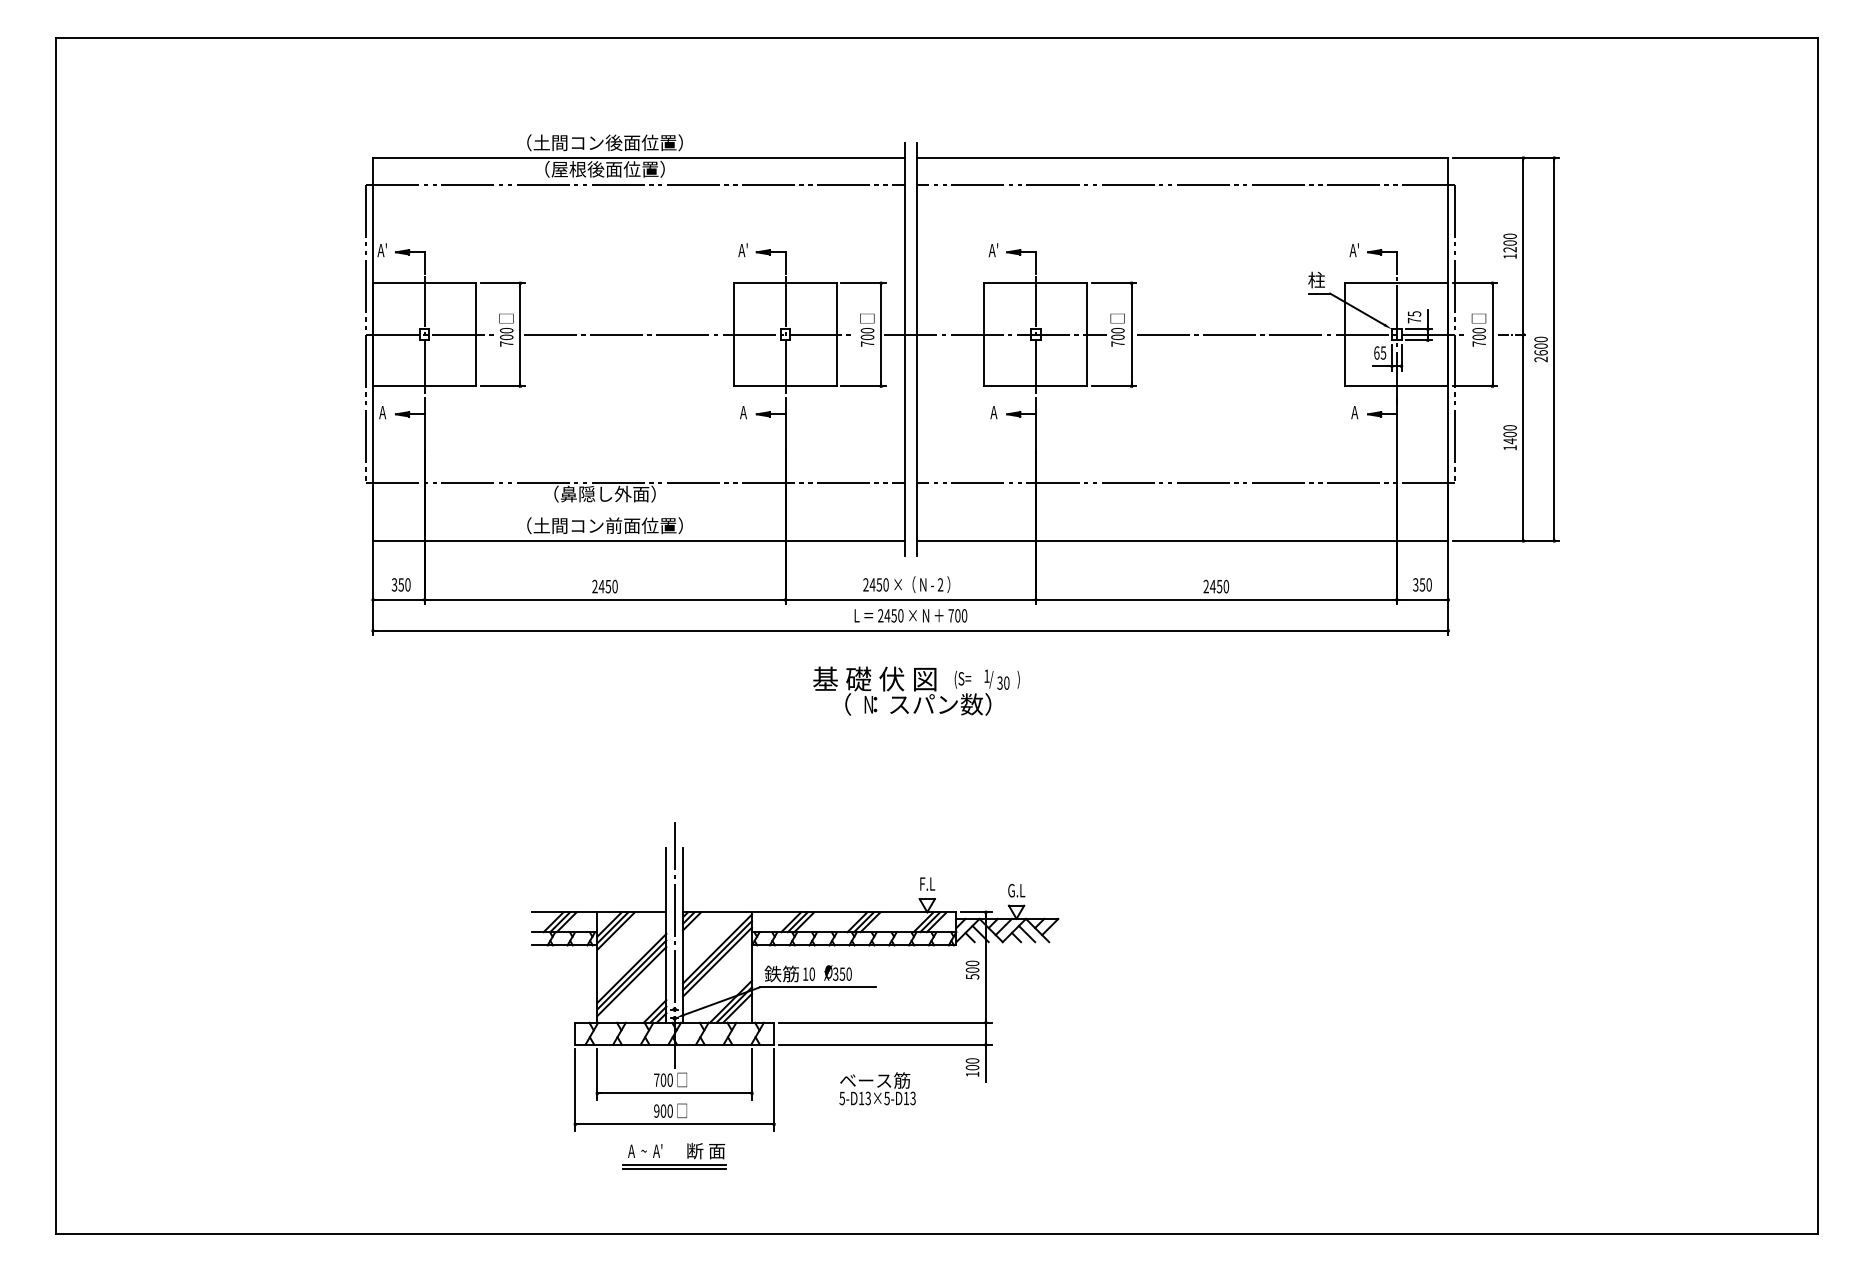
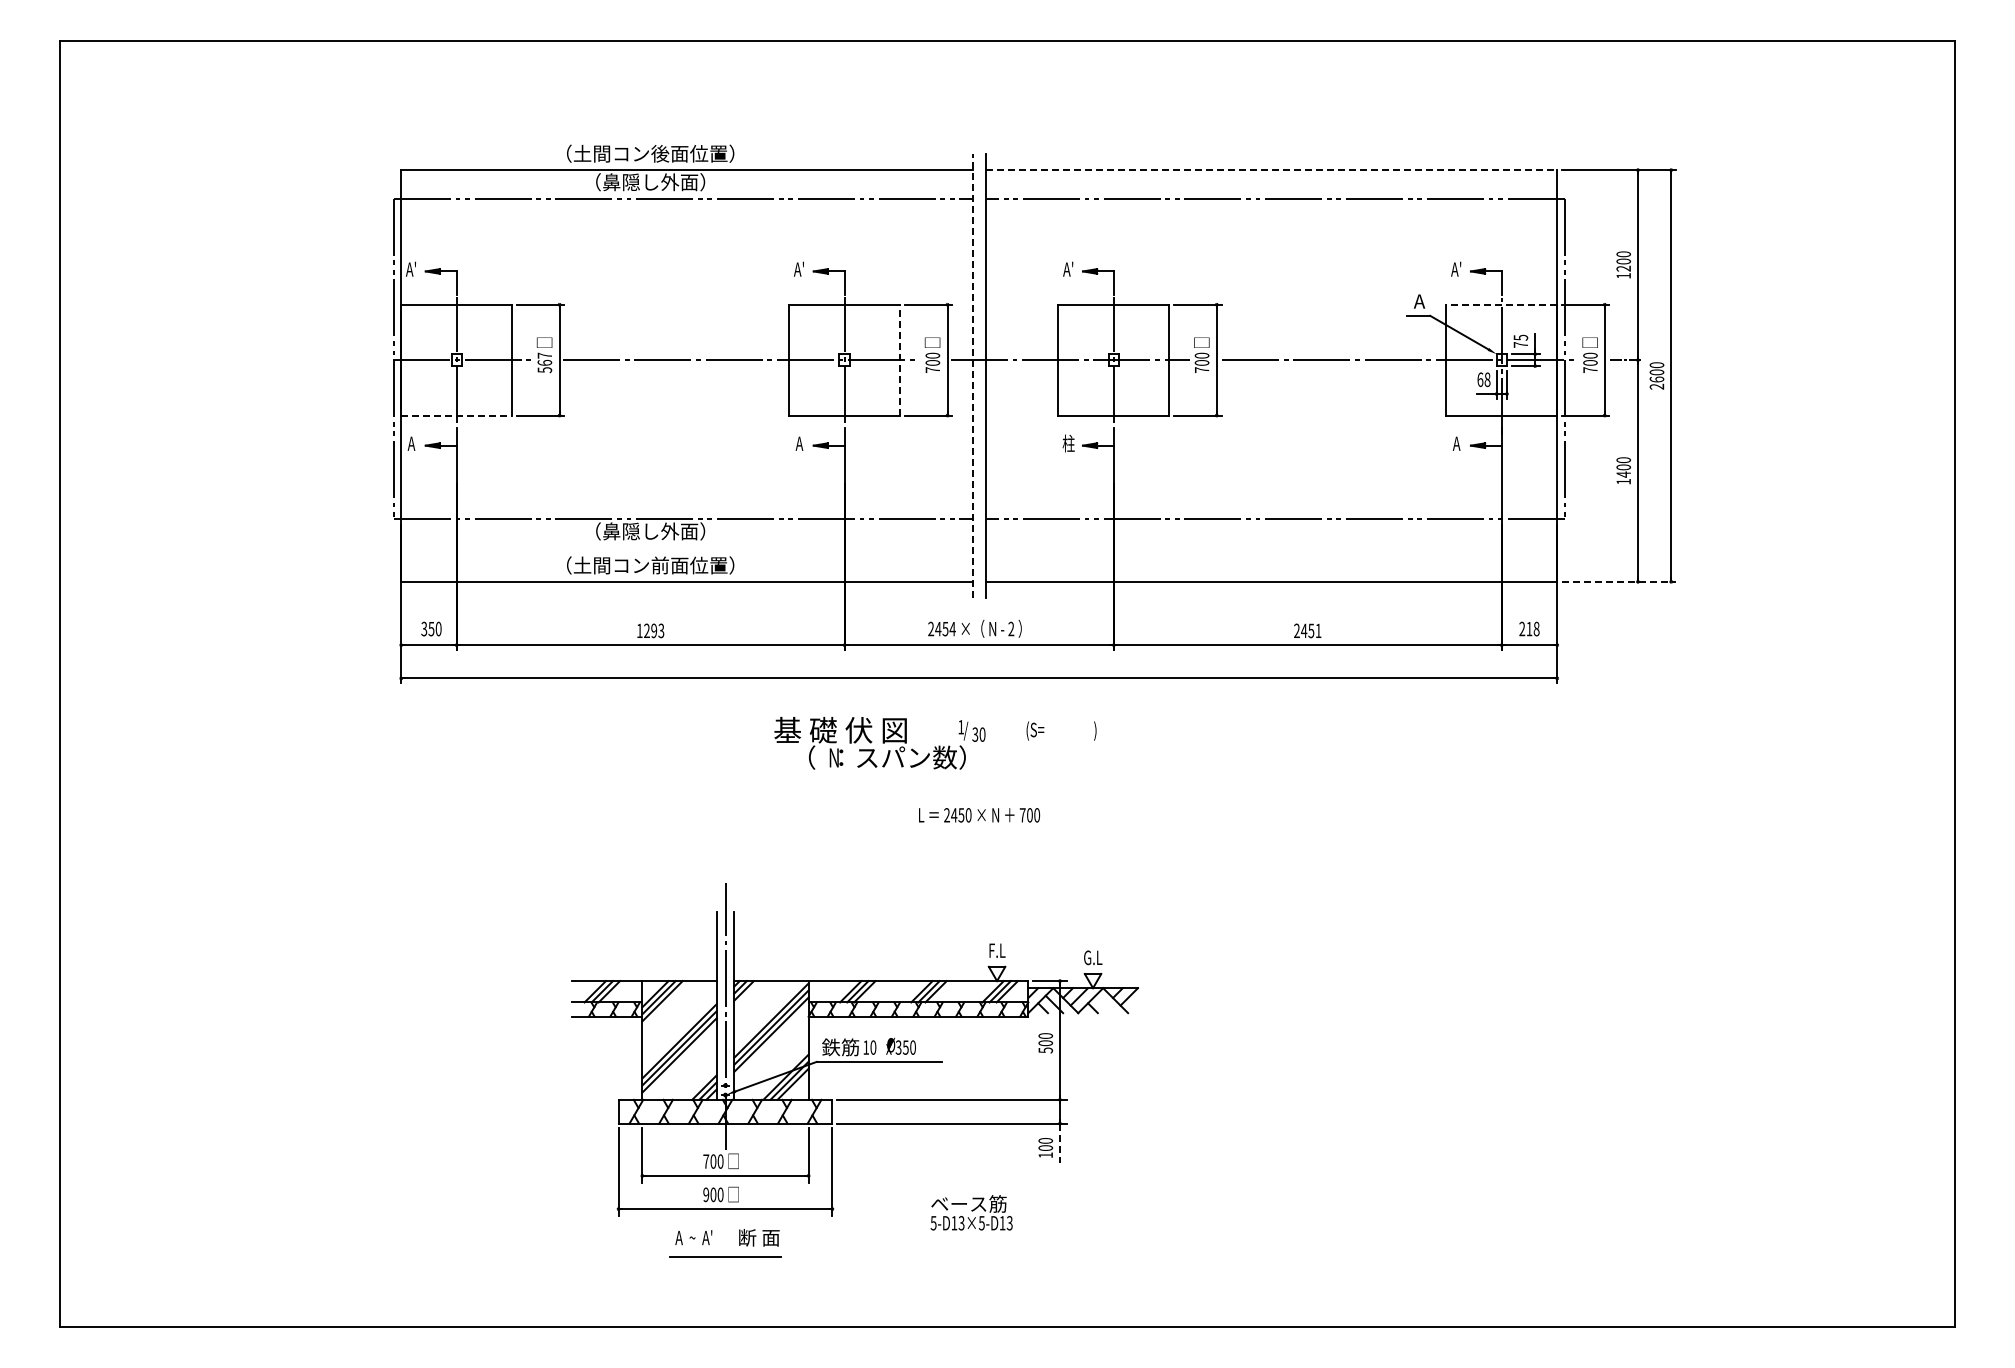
line: (1182, 158) -> (1271, 170), solid -> dashed
text: (604, 169) -> (650, 182), （屋根後面位置） -> （鼻隠し外面）
text: (1316, 280) -> (1415, 301), 柱 -> A
line: (1396, 283) -> (1501, 304), solid -> dashed
line: (837, 334) -> (900, 359), solid -> dashed
text: (506, 336) -> (544, 362), 700 -> 567
line: (904, 349) -> (972, 375), solid -> dashed
text: (1383, 352) -> (1487, 379), 65 -> 68
line: (425, 386) -> (457, 415), solid -> dashed
text: (993, 412) -> (1068, 443), A -> 柱
line: (1506, 540) -> (1619, 581), solid -> dashed
text: (885, 584) -> (952, 628), 2450 -> 2454
text: (1422, 585) -> (1529, 629), 350 -> 218
text: (604, 586) -> (650, 630), 2450 -> 1293
text: (1226, 586) -> (1318, 630), 2450 -> 2451
text: (910, 616) -> (979, 815), moved
text: (910, 691) -> (879, 743), moved
line: (1027, 934) -> (1104, 1004), removed
line: (986, 1063) -> (1060, 1143), solid -> dashed
text: (877, 1088) -> (971, 1212), moved
line: (674, 1164) -> (725, 1252), removed

